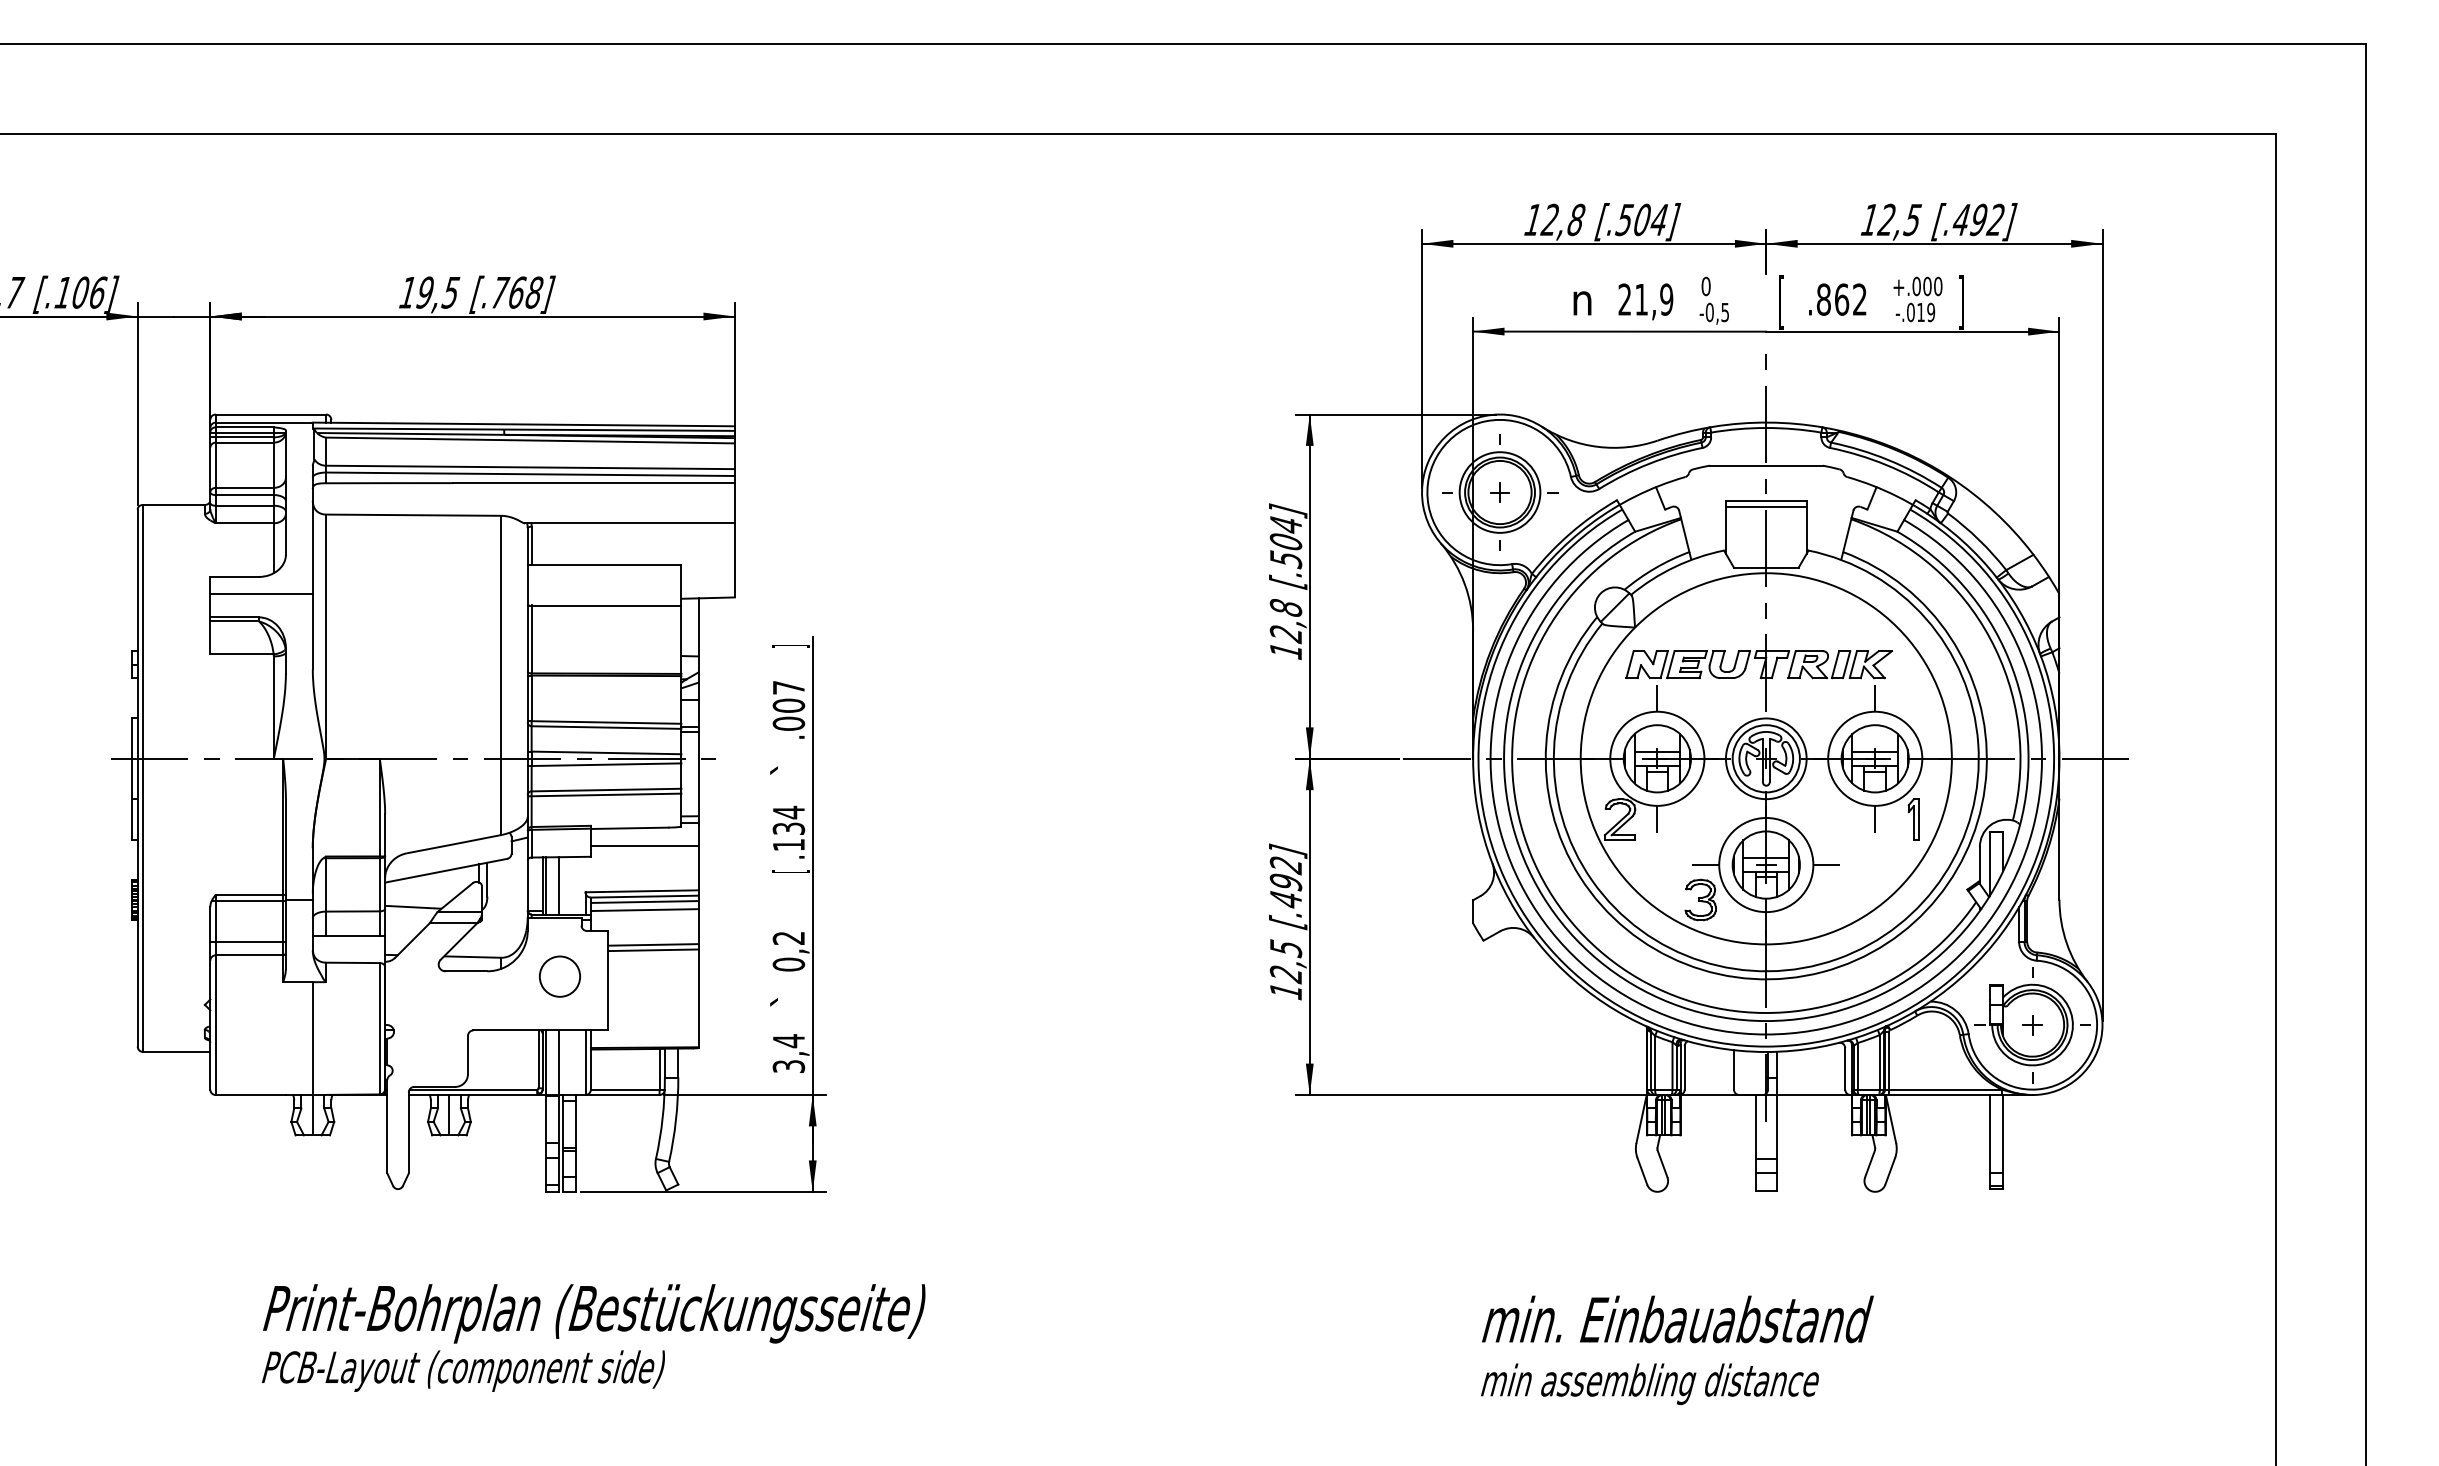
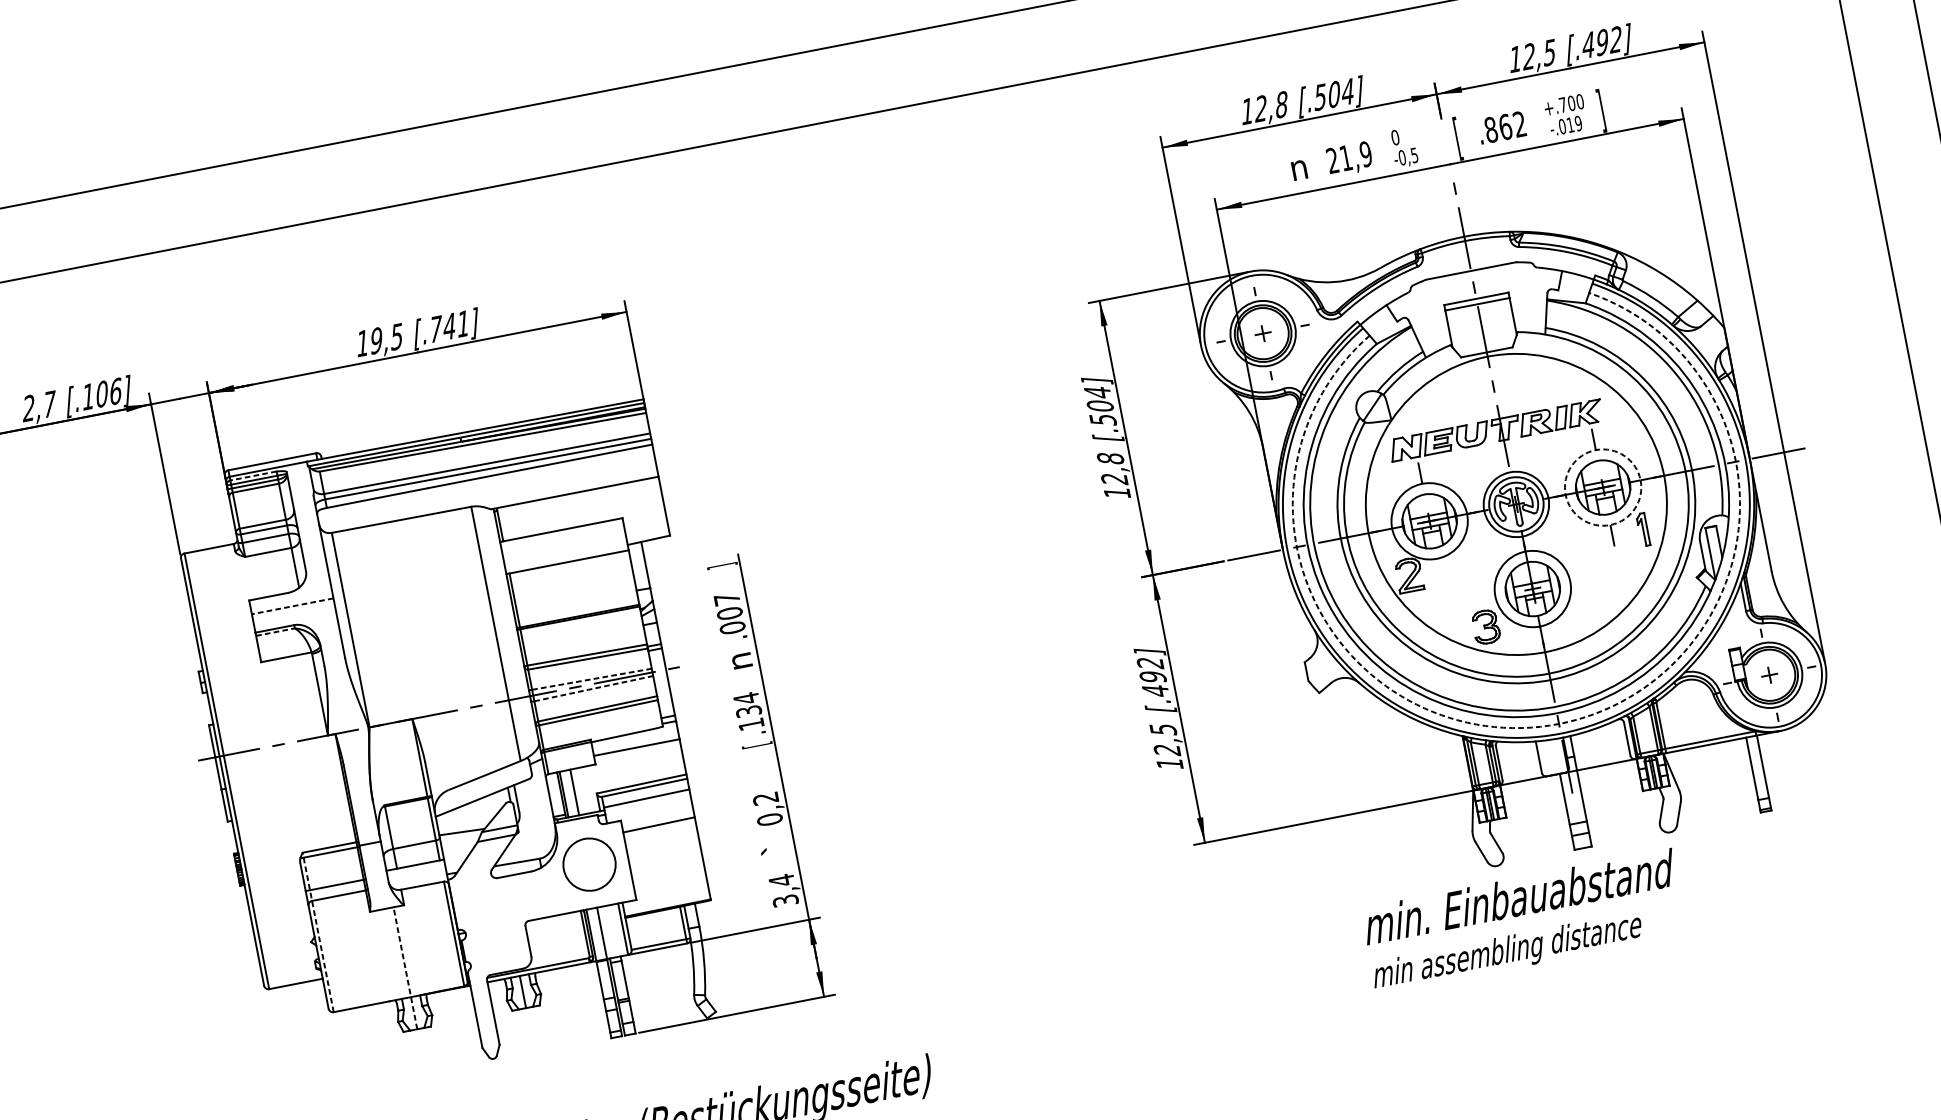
text: (1916, 286) -> (1562, 105), +.000 -> +.700
text: (525, 292) -> (456, 325), [.768] -> [.741]
line: (244, 427) -> (253, 476), solid -> dashed
line: (261, 594) -> (292, 606), solid -> dashed
line: (235, 621) -> (276, 632), solid -> dashed
line: (606, 752) -> (591, 678), solid -> dashed
circle: (1875, 758) -> (1603, 487), solid -> dashed
line: (606, 764) -> (593, 688), solid -> dashed
text: (787, 765) -> (738, 661), ` -> n
line: (1657, 818) -> (1438, 568), removed
line: (1705, 865) -> (1484, 598), removed
line: (1826, 865) -> (1580, 580), removed
line: (644, 901) -> (645, 791), removed
line: (653, 950) -> (659, 829), removed
circle: (559, 976) -> (589, 864), size x1.6
line: (215, 994) -> (317, 932), solid -> dashed
arc: (1766, 1034) -> (1559, 723), solid -> dashed
line: (312, 1058) -> (405, 968), solid -> dashed
text: (1677, 1350) -> (1524, 921), moved

